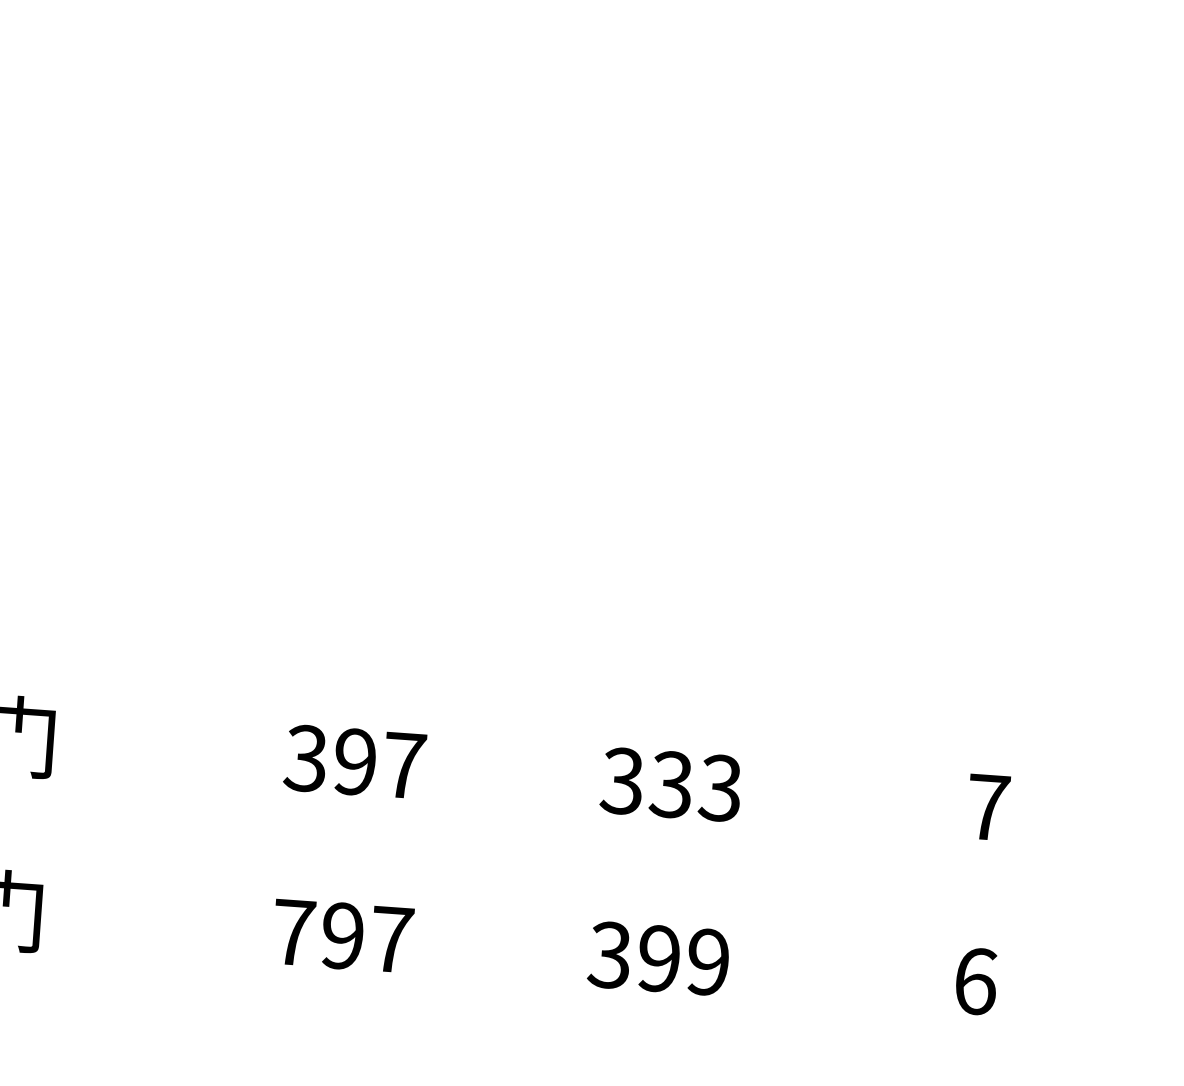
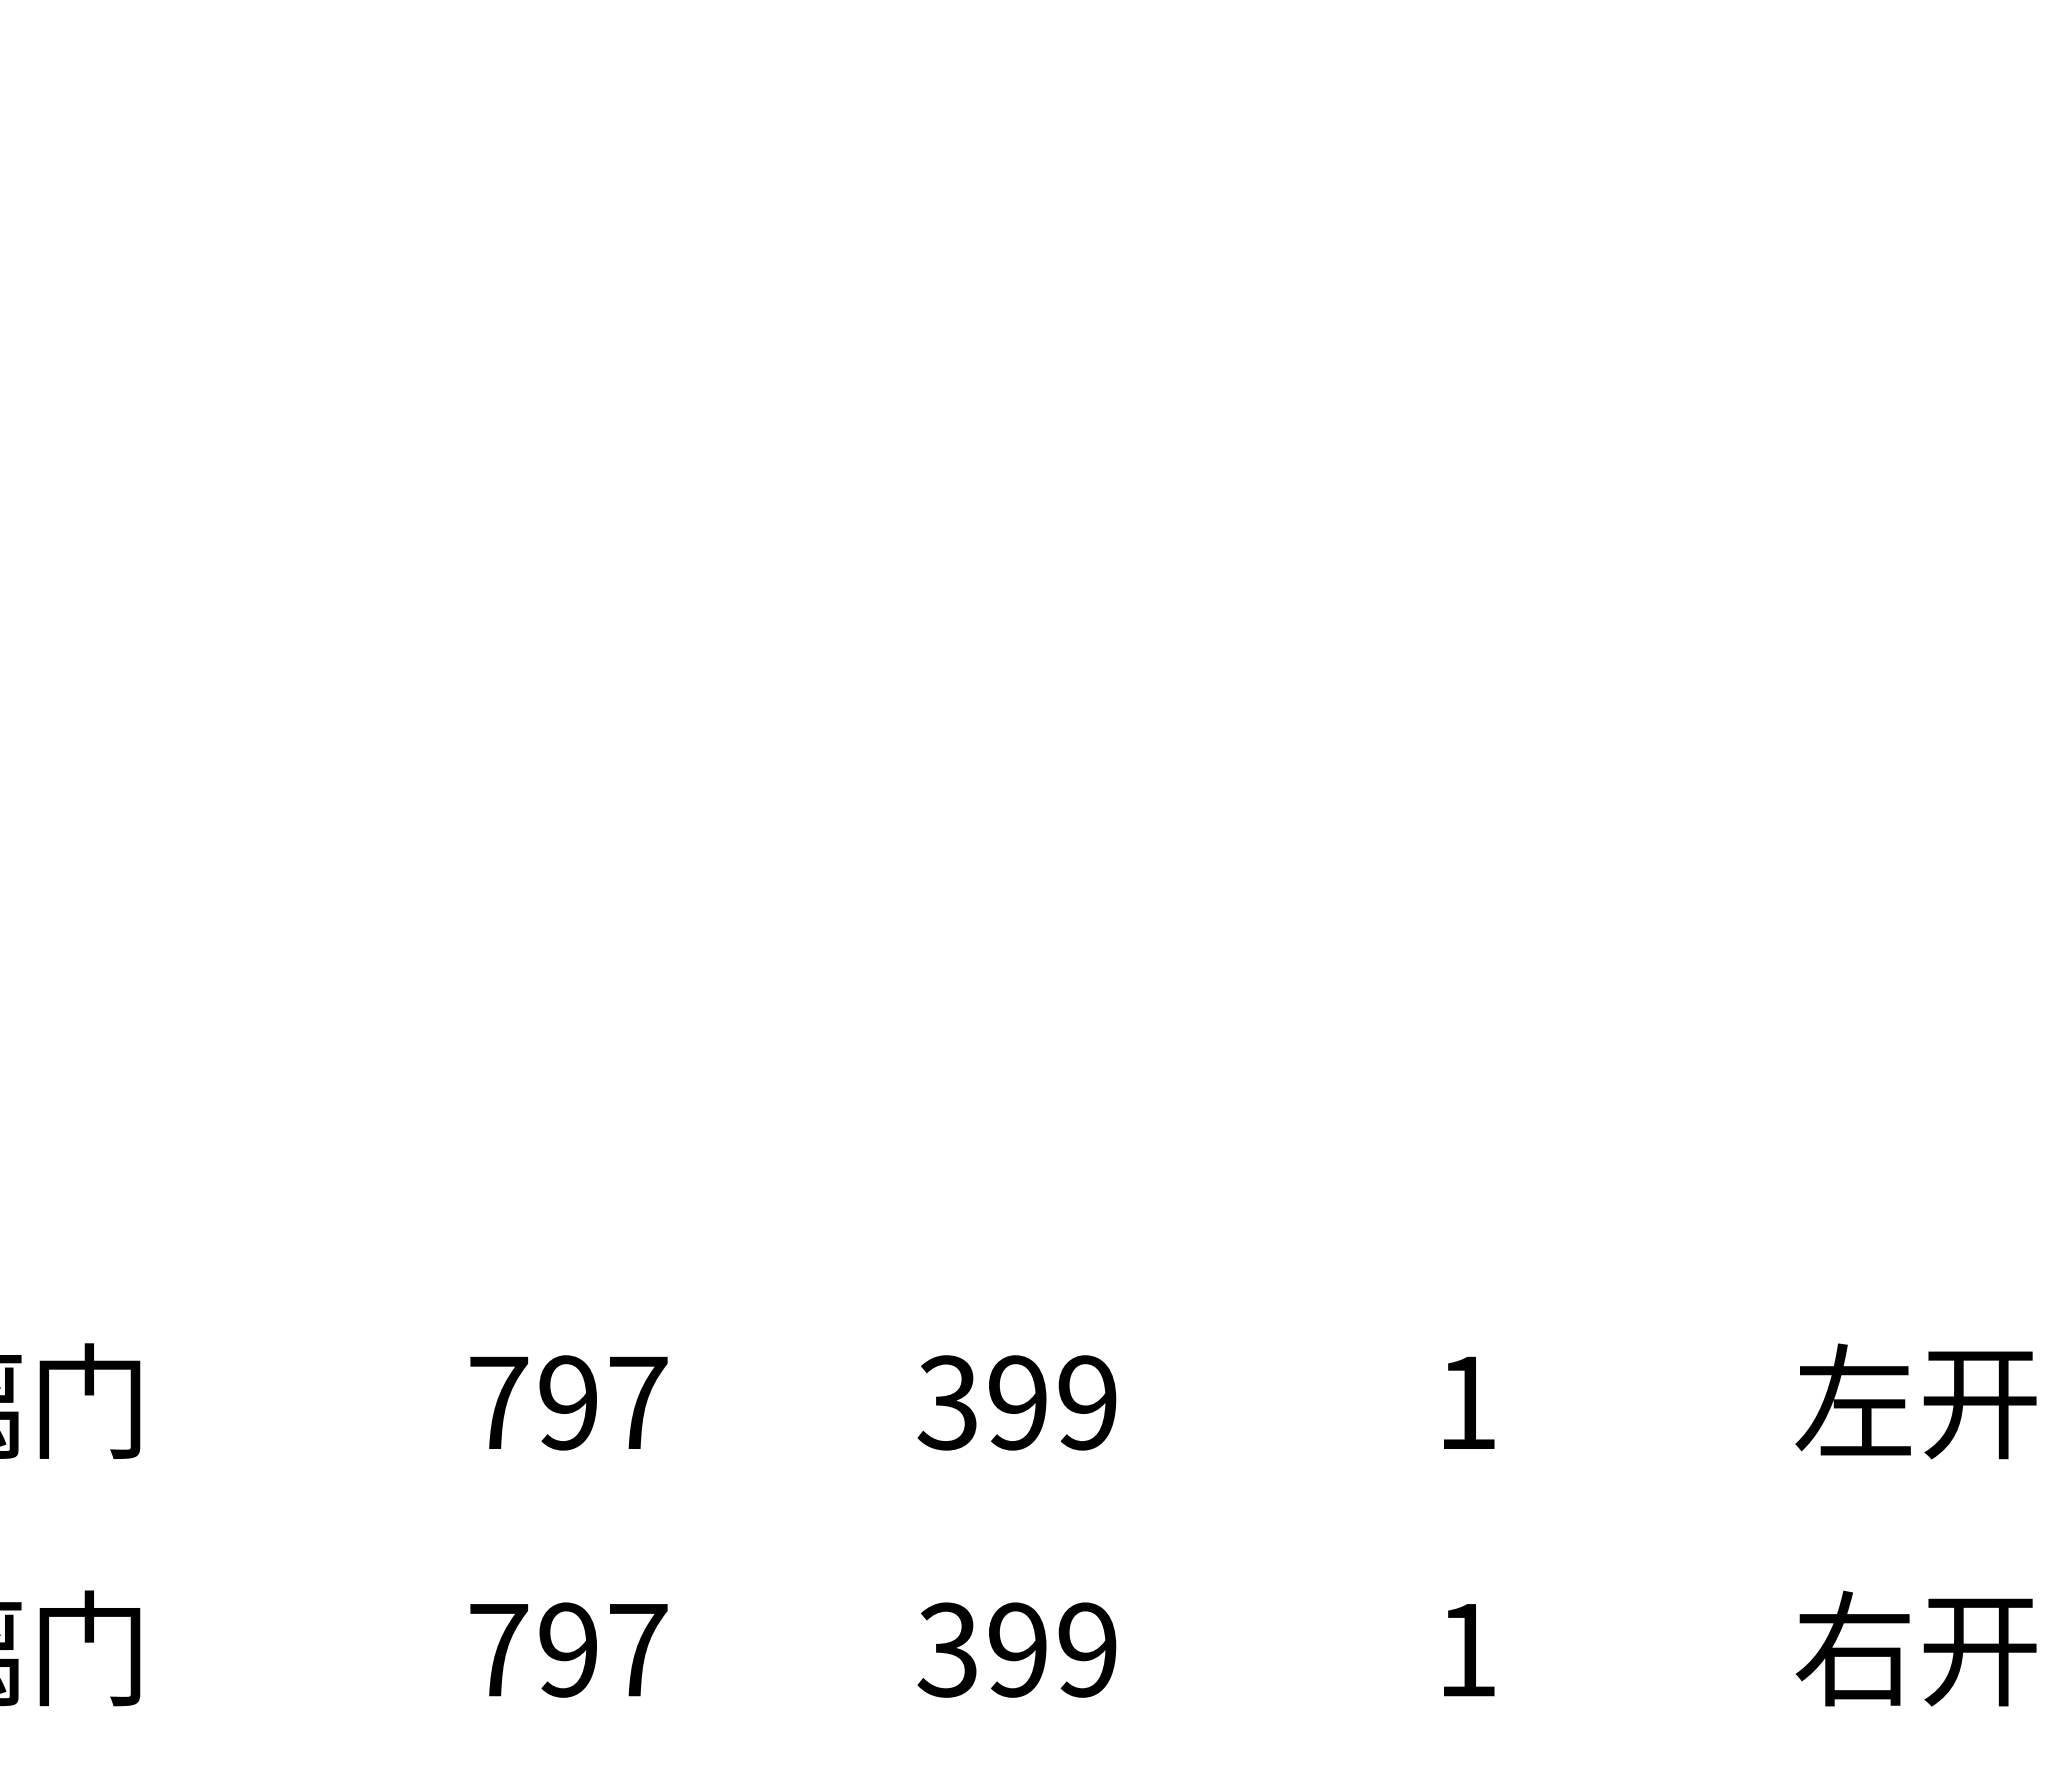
text: (306, 758) -> (498, 1402), 397 -> 797
text: (695, 786) -> (1051, 1402), 333 -> 399
text: (988, 807) -> (1467, 1402), 7 -> 1
text: (976, 981) -> (1468, 1649), 6 -> 1

